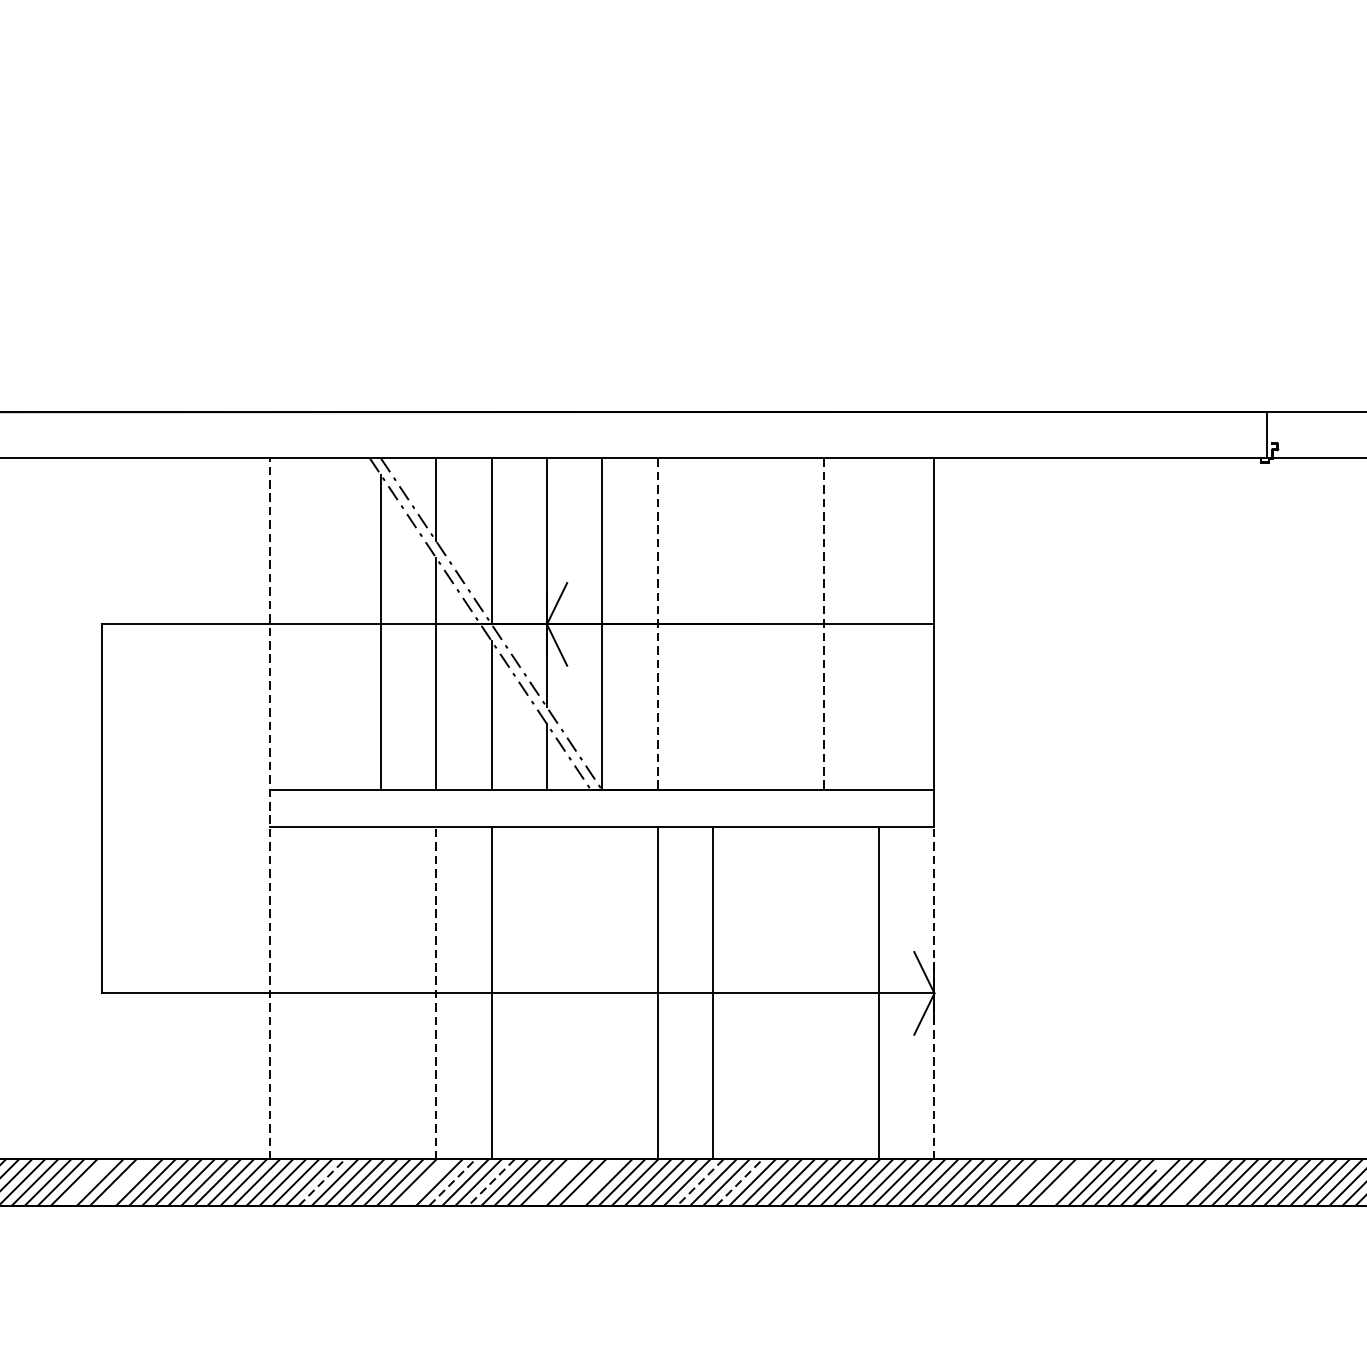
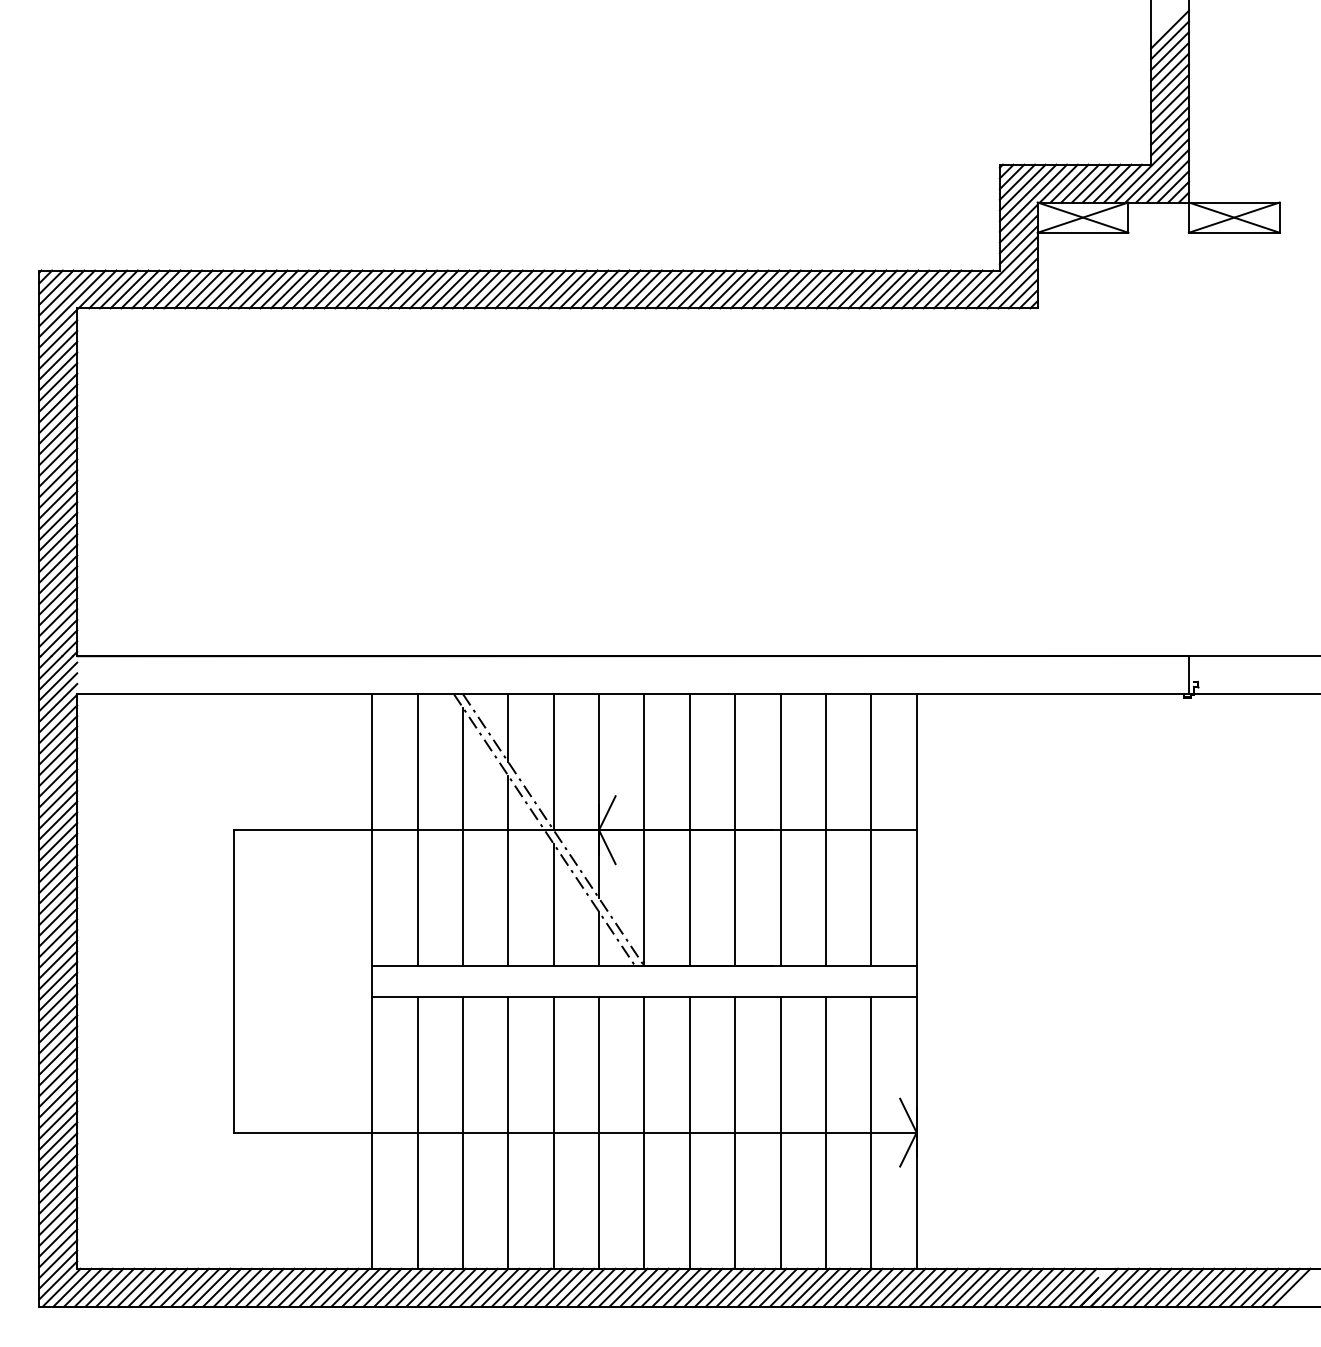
line: (325, 624) -> (417, 830), added
line: (657, 624) -> (689, 830), dashed -> solid
line: (713, 624) -> (735, 830), added
line: (768, 624) -> (780, 830), added
line: (823, 624) -> (825, 830), dashed -> solid
line: (879, 624) -> (871, 830), added
line: (270, 807) -> (372, 980), dashed -> solid
line: (325, 993) -> (417, 1132), added
line: (380, 993) -> (462, 1132), added
line: (436, 993) -> (508, 1132), dashed -> solid
line: (547, 993) -> (599, 1132), added
line: (602, 993) -> (644, 1132), added
line: (768, 993) -> (780, 1132), added
line: (823, 993) -> (825, 1132), added
line: (934, 993) -> (916, 1132), dashed -> solid
line: (87, 1182) -> (222, 1287), added
line: (126, 1182) -> (254, 1287), added
line: (321, 1182) -> (414, 1287), dashed -> solid
line: (426, 1182) -> (500, 1287), added
line: (452, 1182) -> (521, 1287), dashed -> solid
line: (491, 1182) -> (553, 1287), dashed -> solid
line: (557, 1182) -> (607, 1287), added
line: (596, 1182) -> (639, 1287), added
line: (700, 1182) -> (724, 1287), dashed -> solid
line: (739, 1182) -> (756, 1287), dashed -> solid
line: (1026, 1182) -> (992, 1287), added
line: (1065, 1182) -> (1024, 1287), added
line: (1196, 1182) -> (1131, 1287), added

